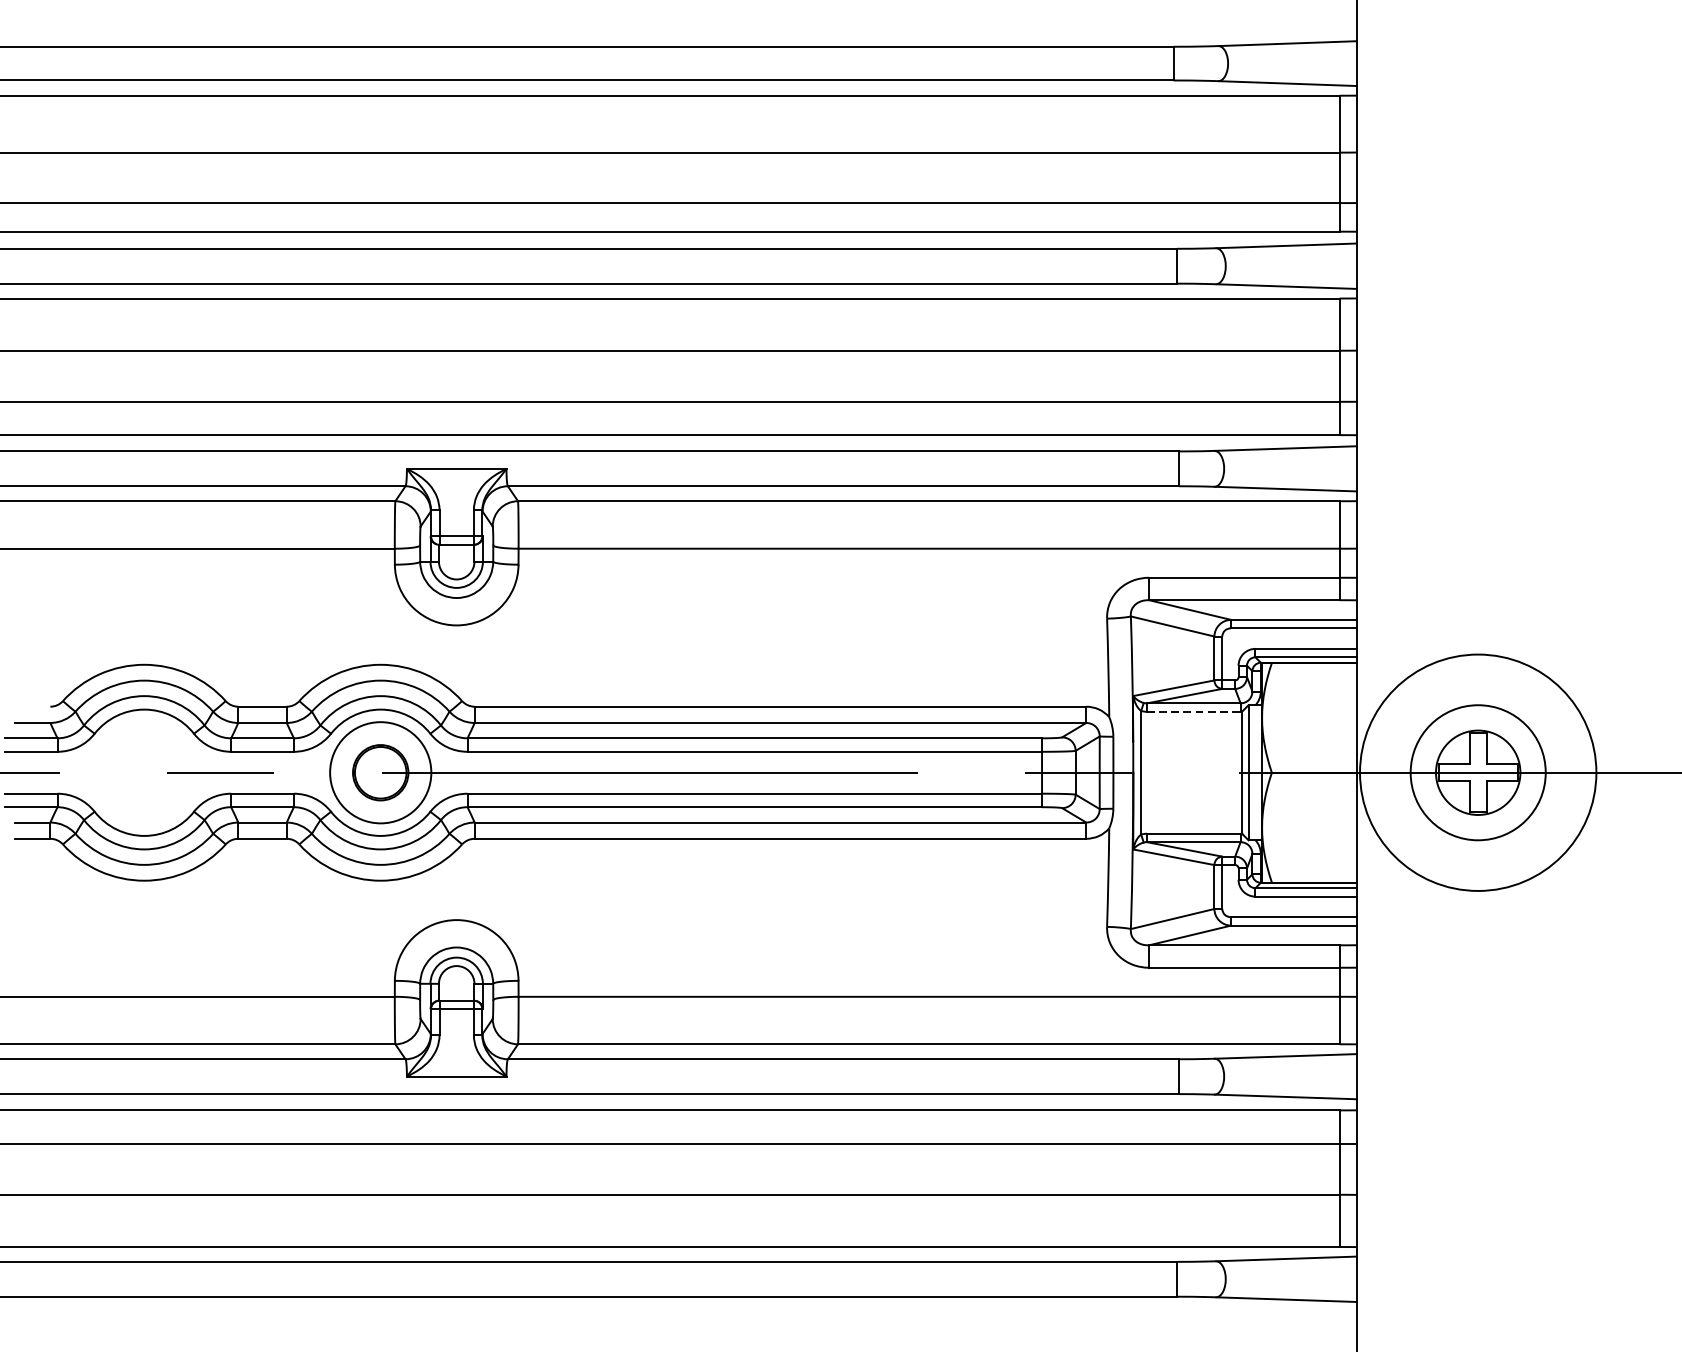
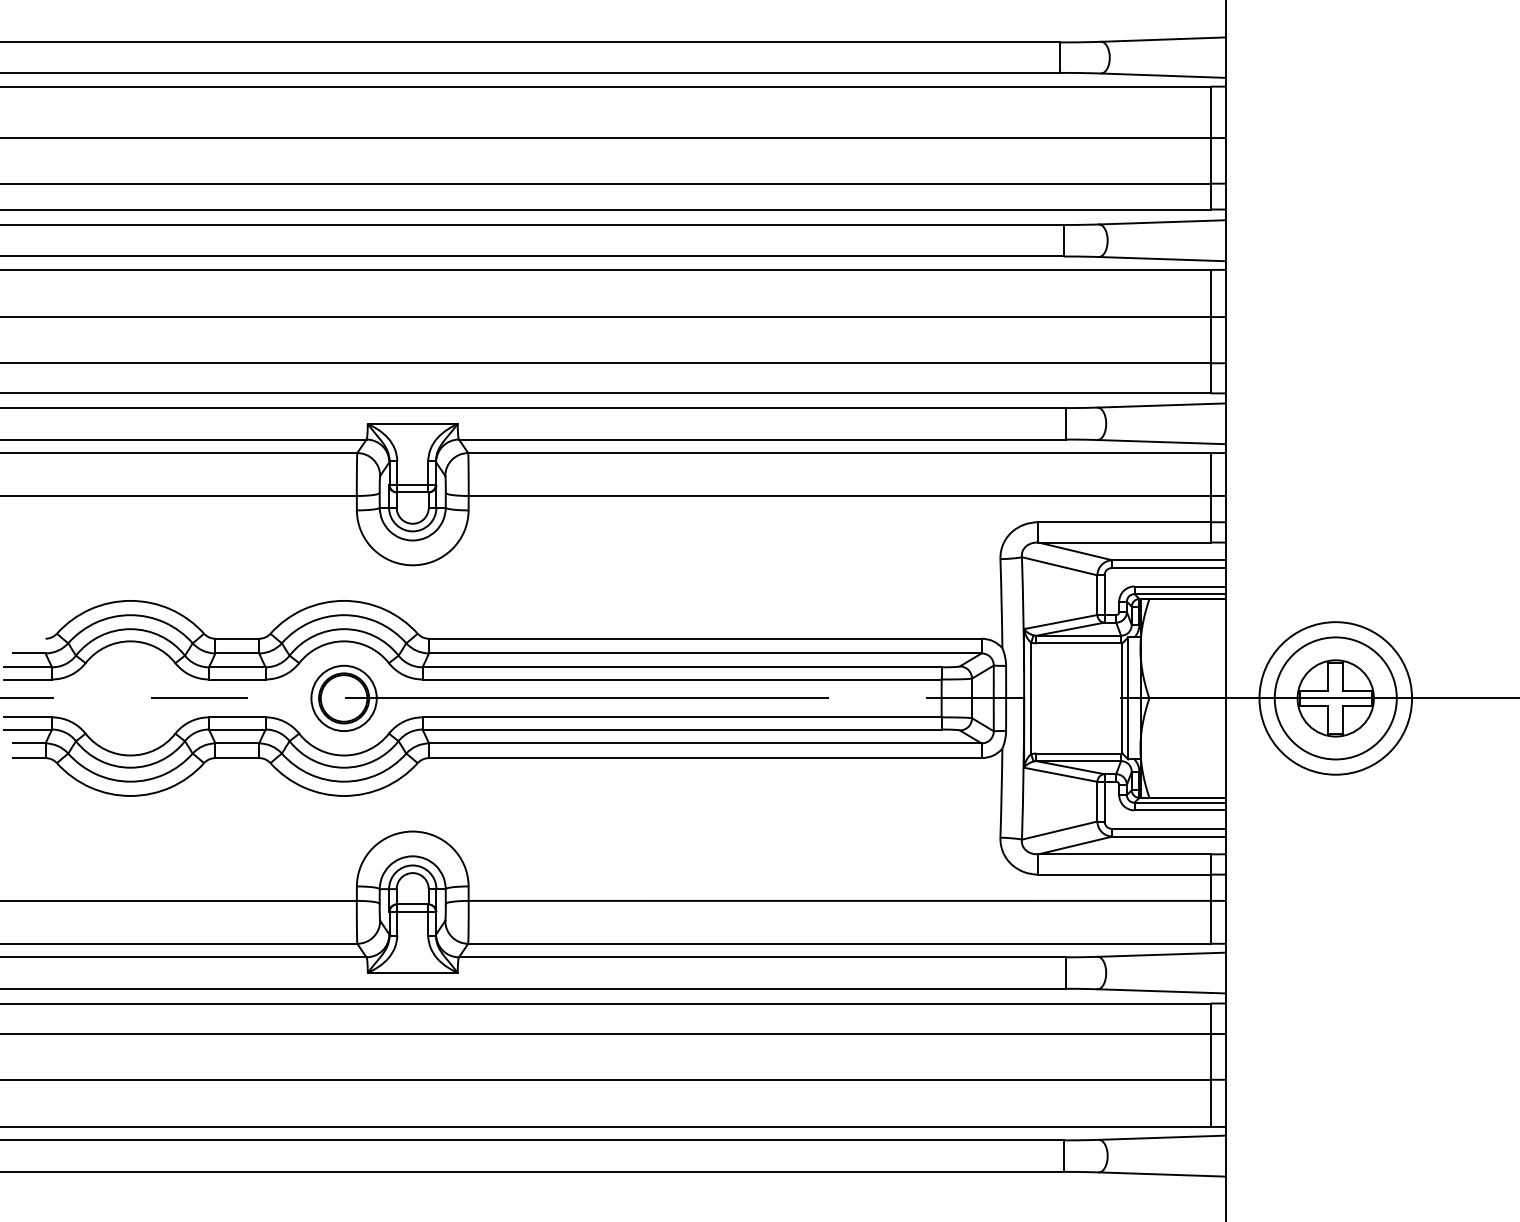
line: (1194, 711) -> (1079, 643), dashed -> solid
circle: (380, 772) -> (343, 698), size x0.71
circle: (1477, 772) -> (1335, 698), size x0.71

